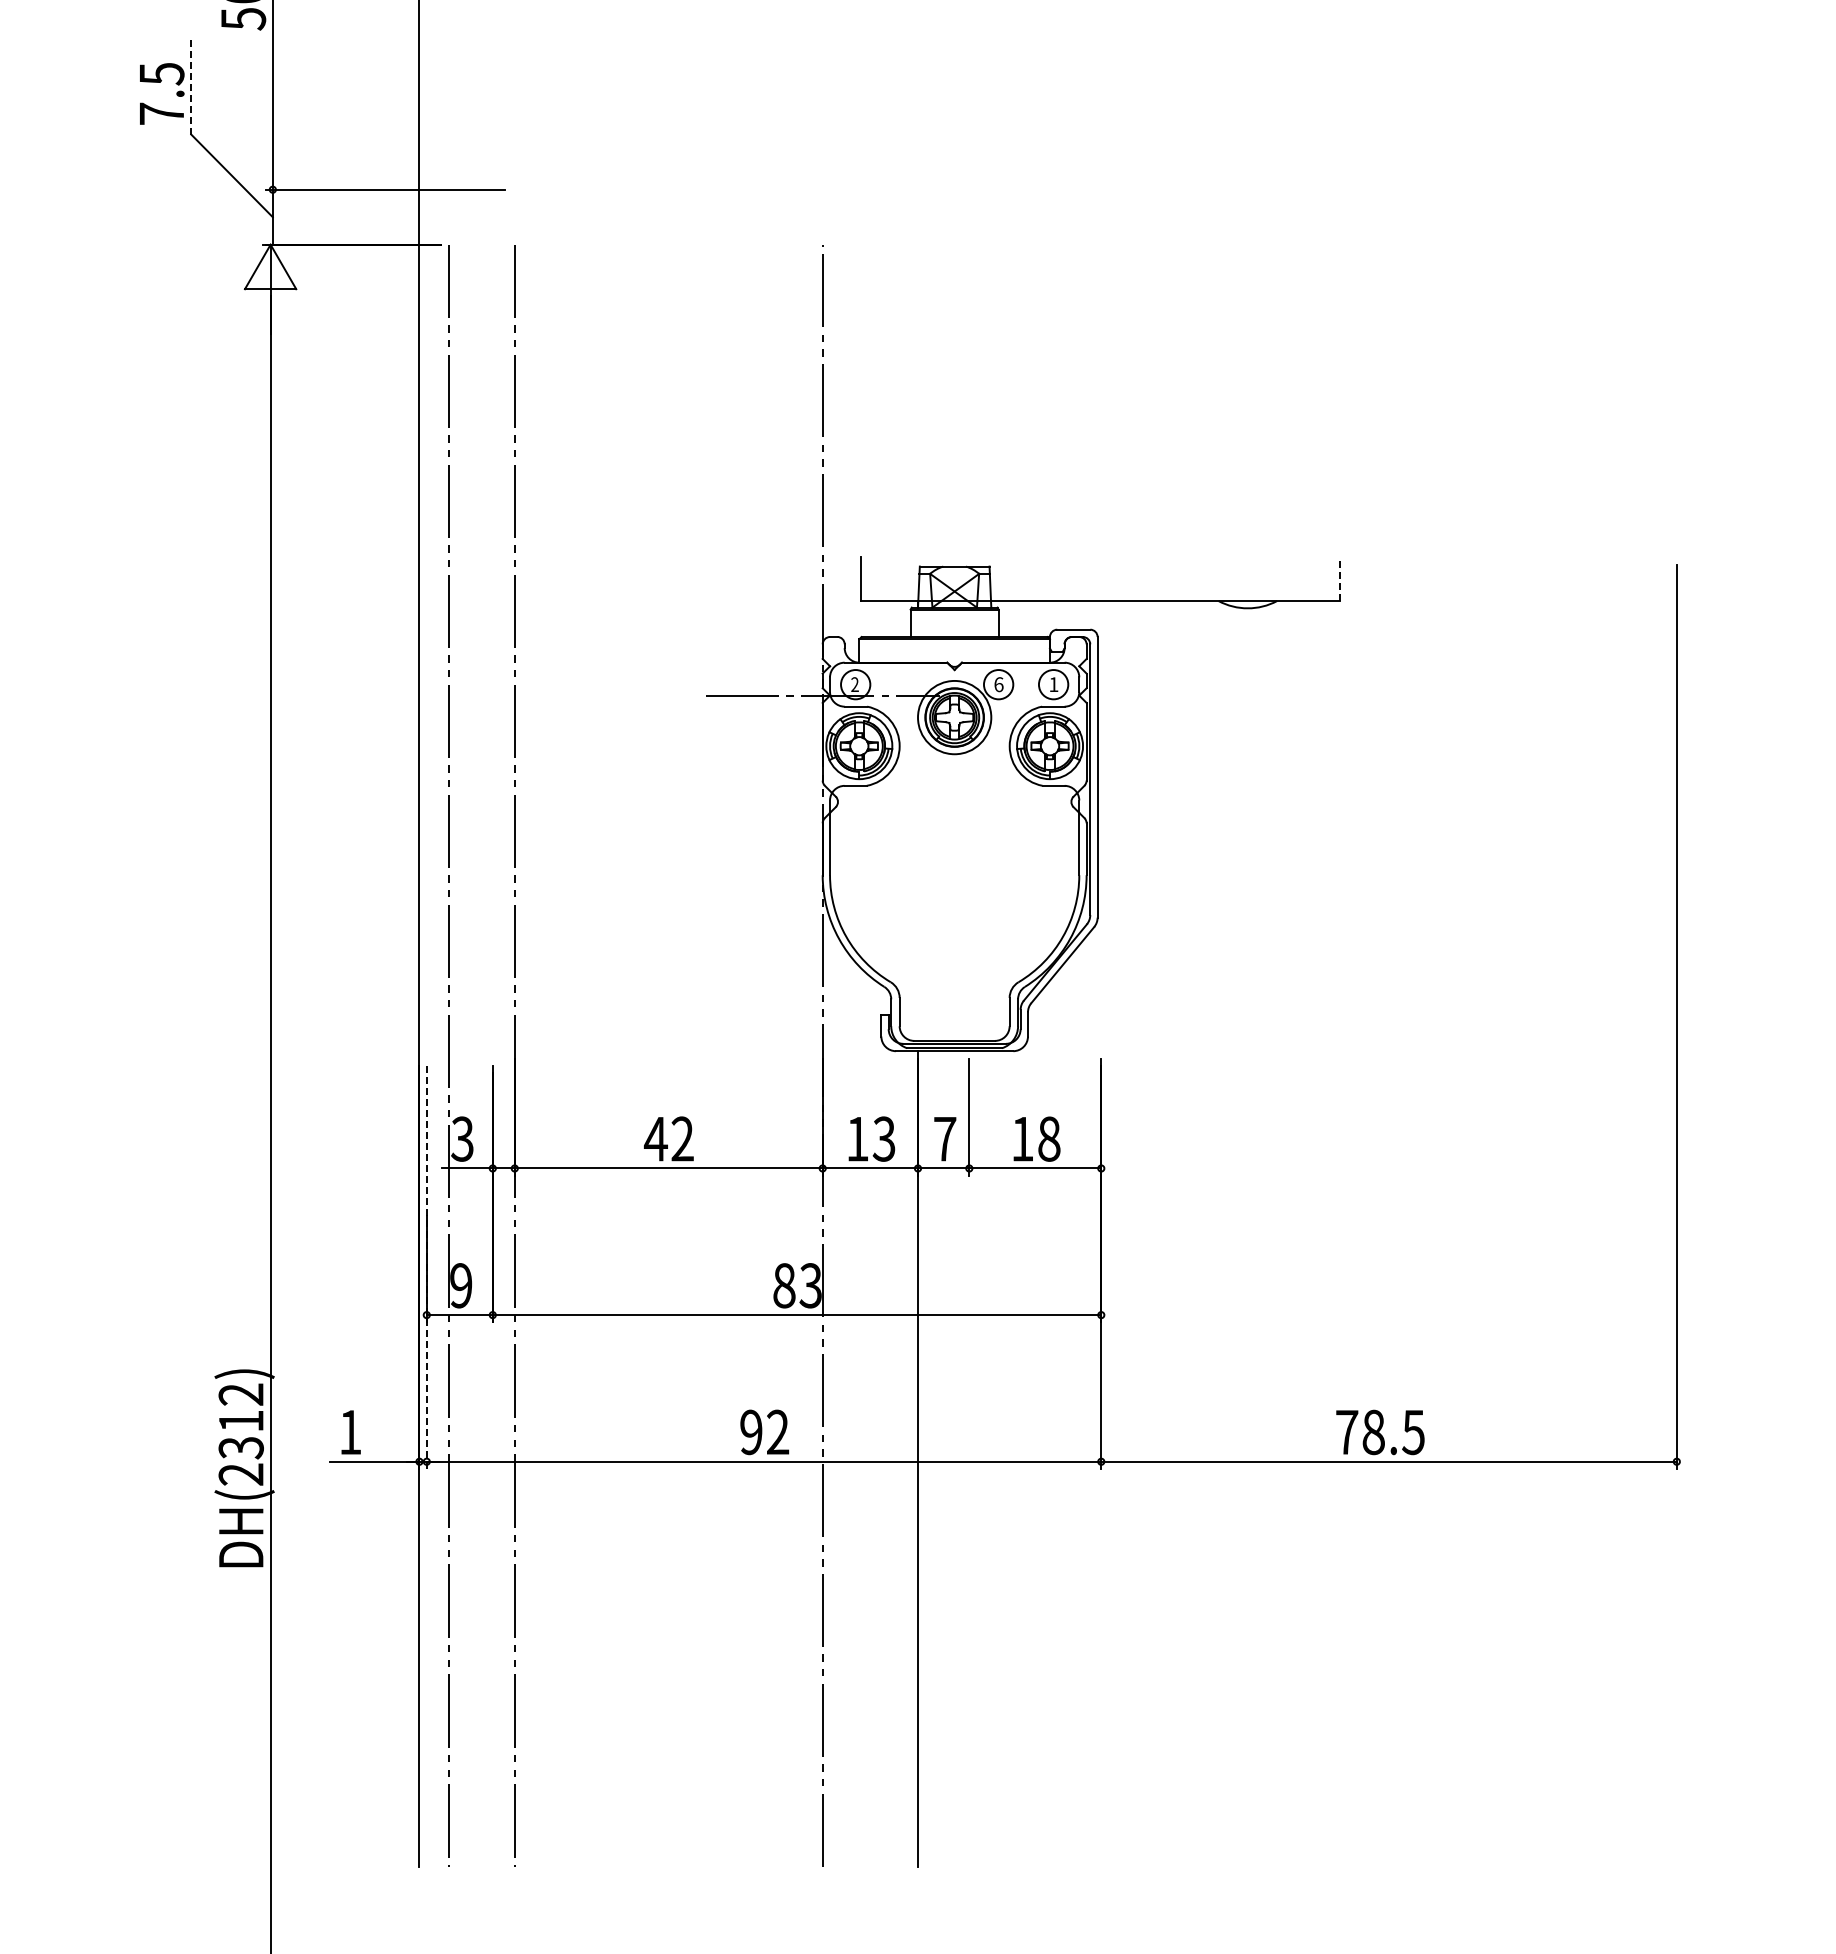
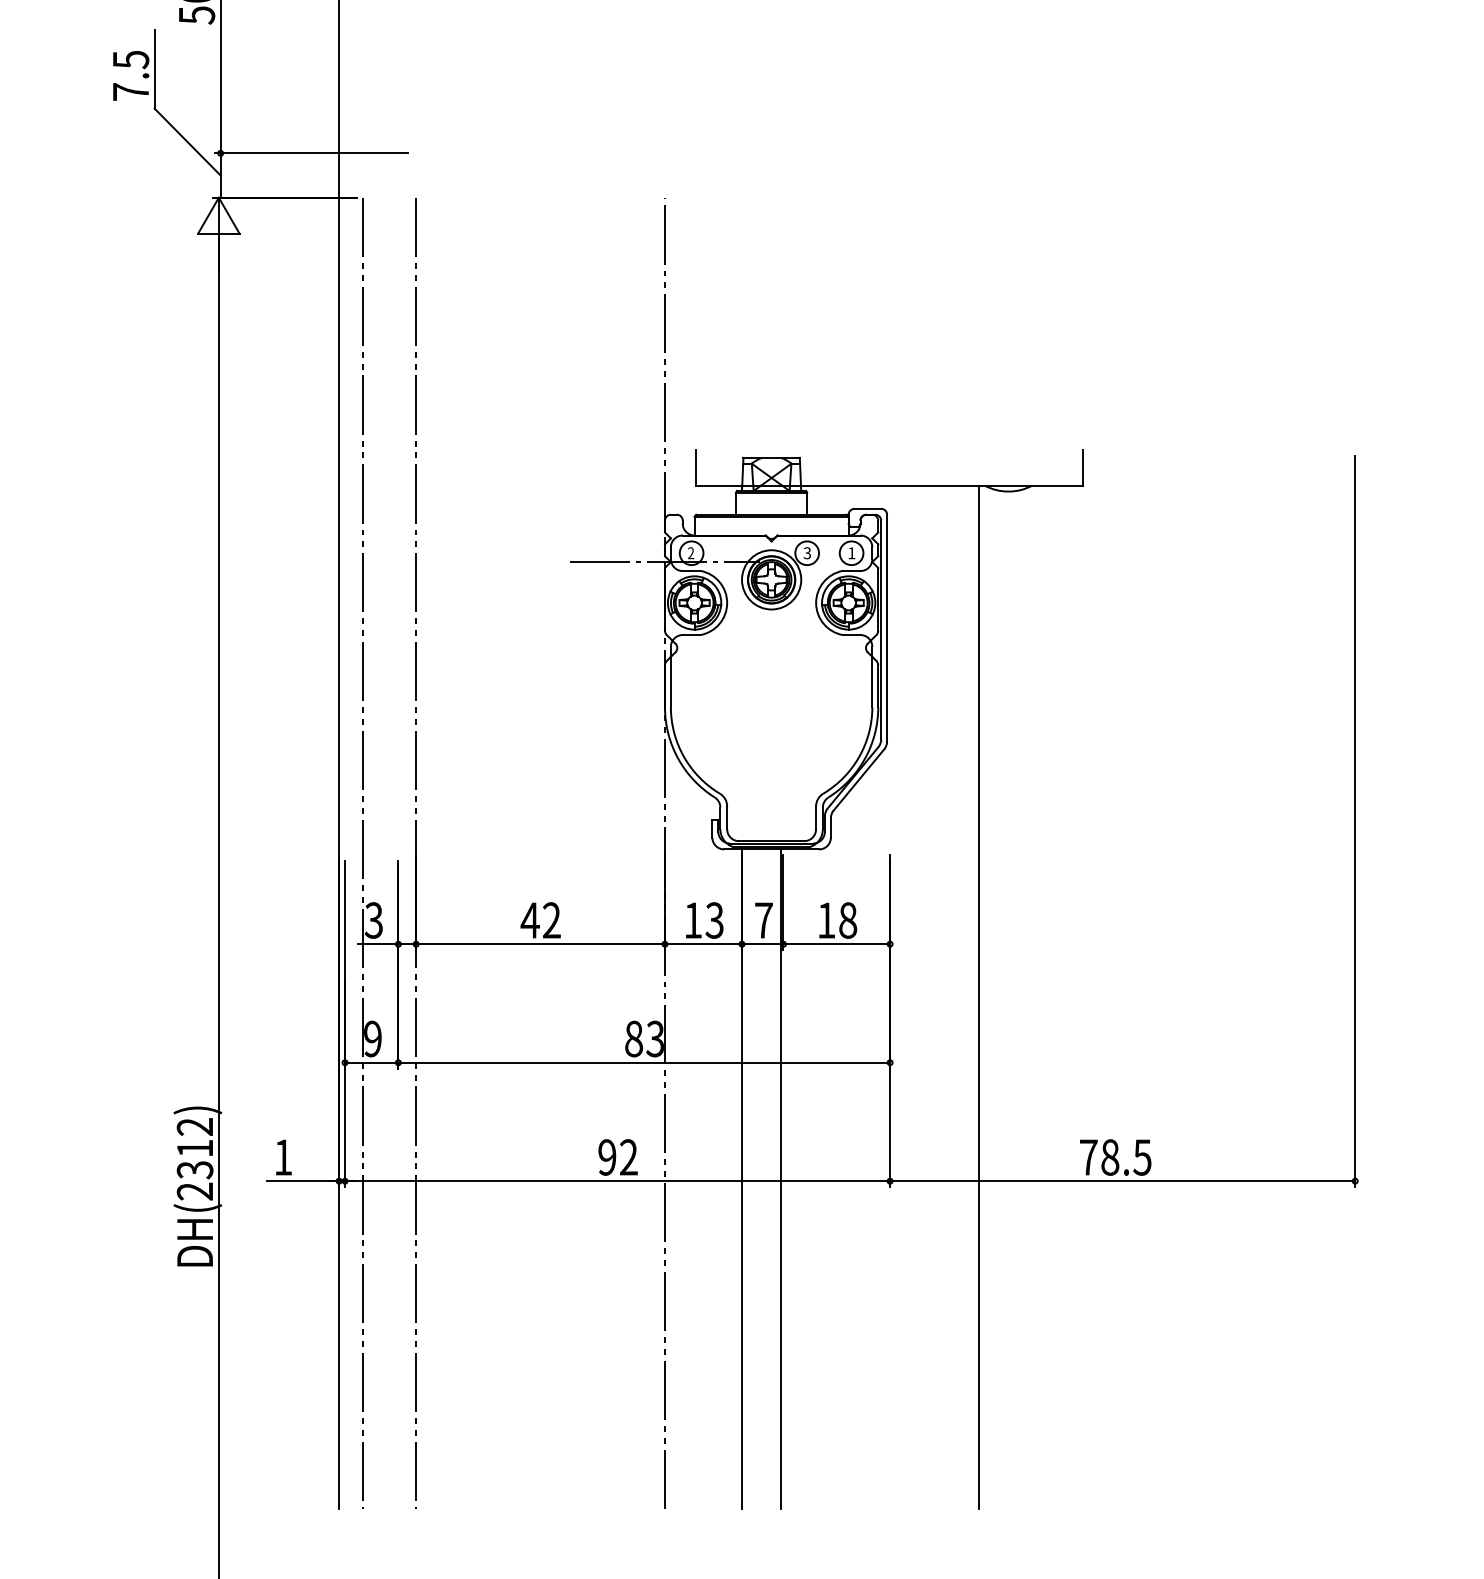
line: (191, 85) -> (154, 69), dashed -> solid
line: (1339, 579) -> (1082, 468), dashed -> solid
text: (998, 684) -> (807, 553), 6 -> 3
line: (1211, 1234) -> (979, 997), added
line: (426, 1267) -> (344, 1024), dashed -> solid
line: (965, 1459) -> (780, 1179), added

